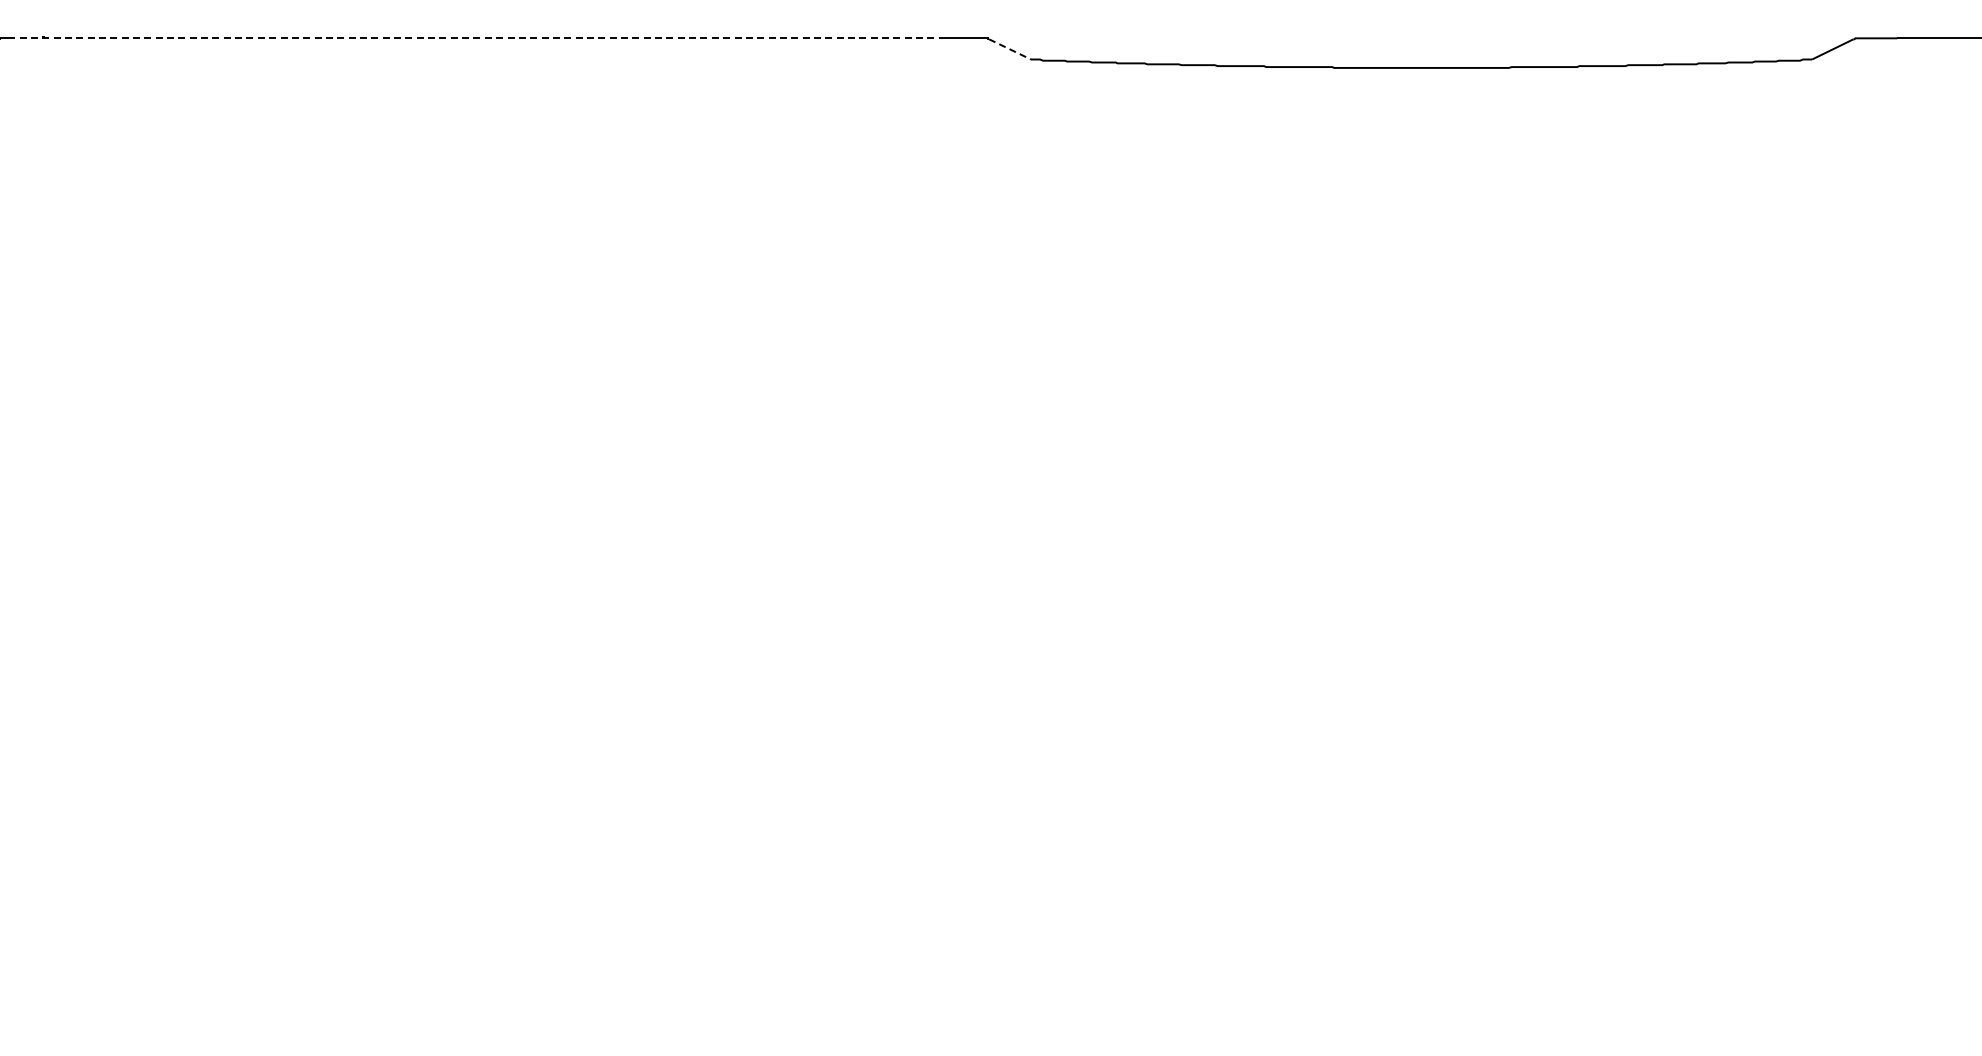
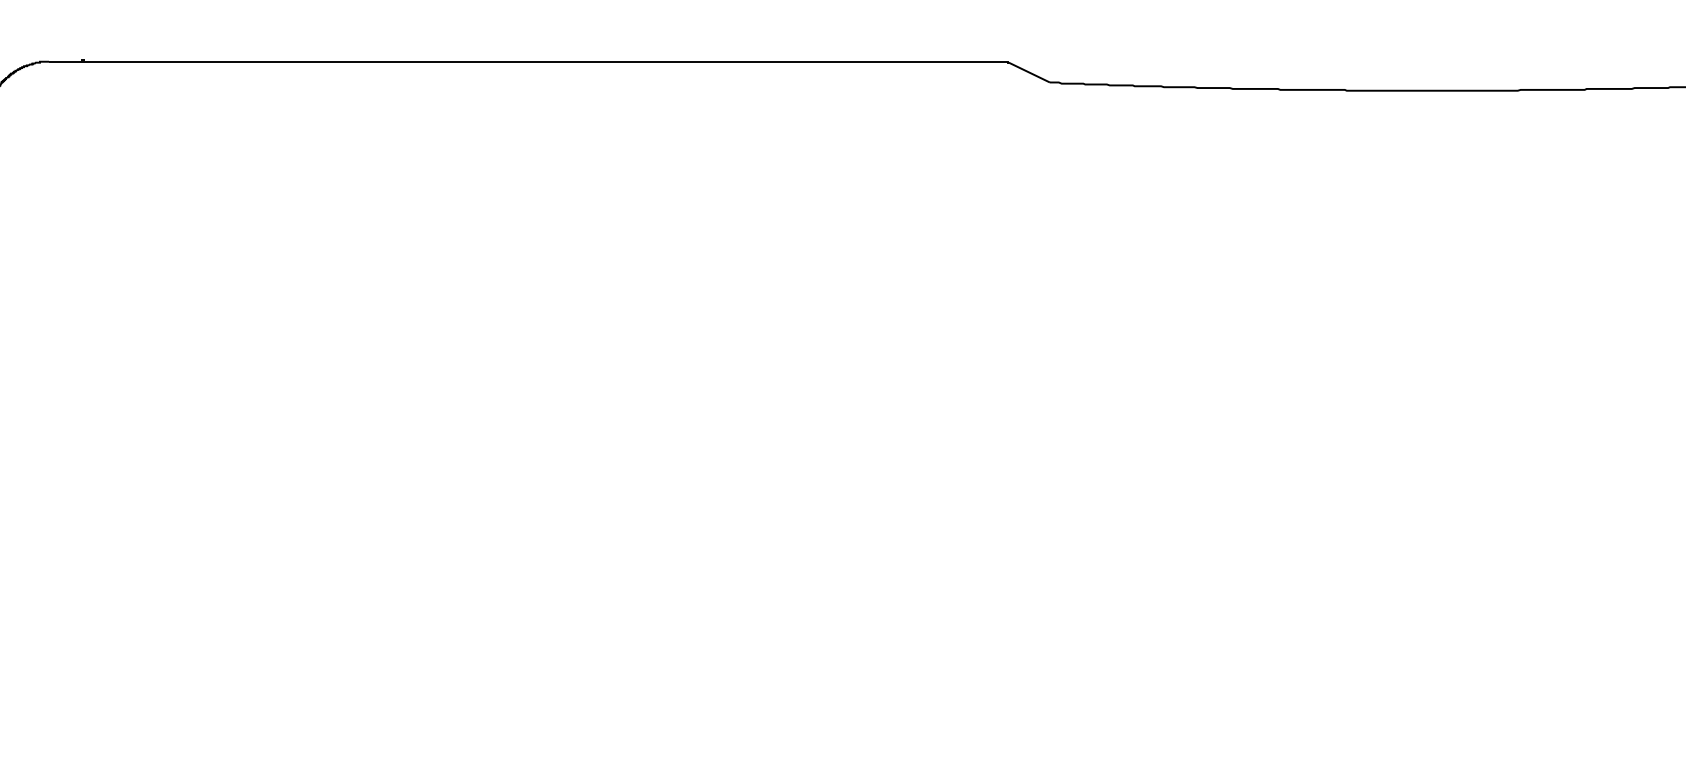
line: (477, 38) -> (507, 61), dashed -> solid
line: (1010, 49) -> (1029, 72), dashed -> solid

